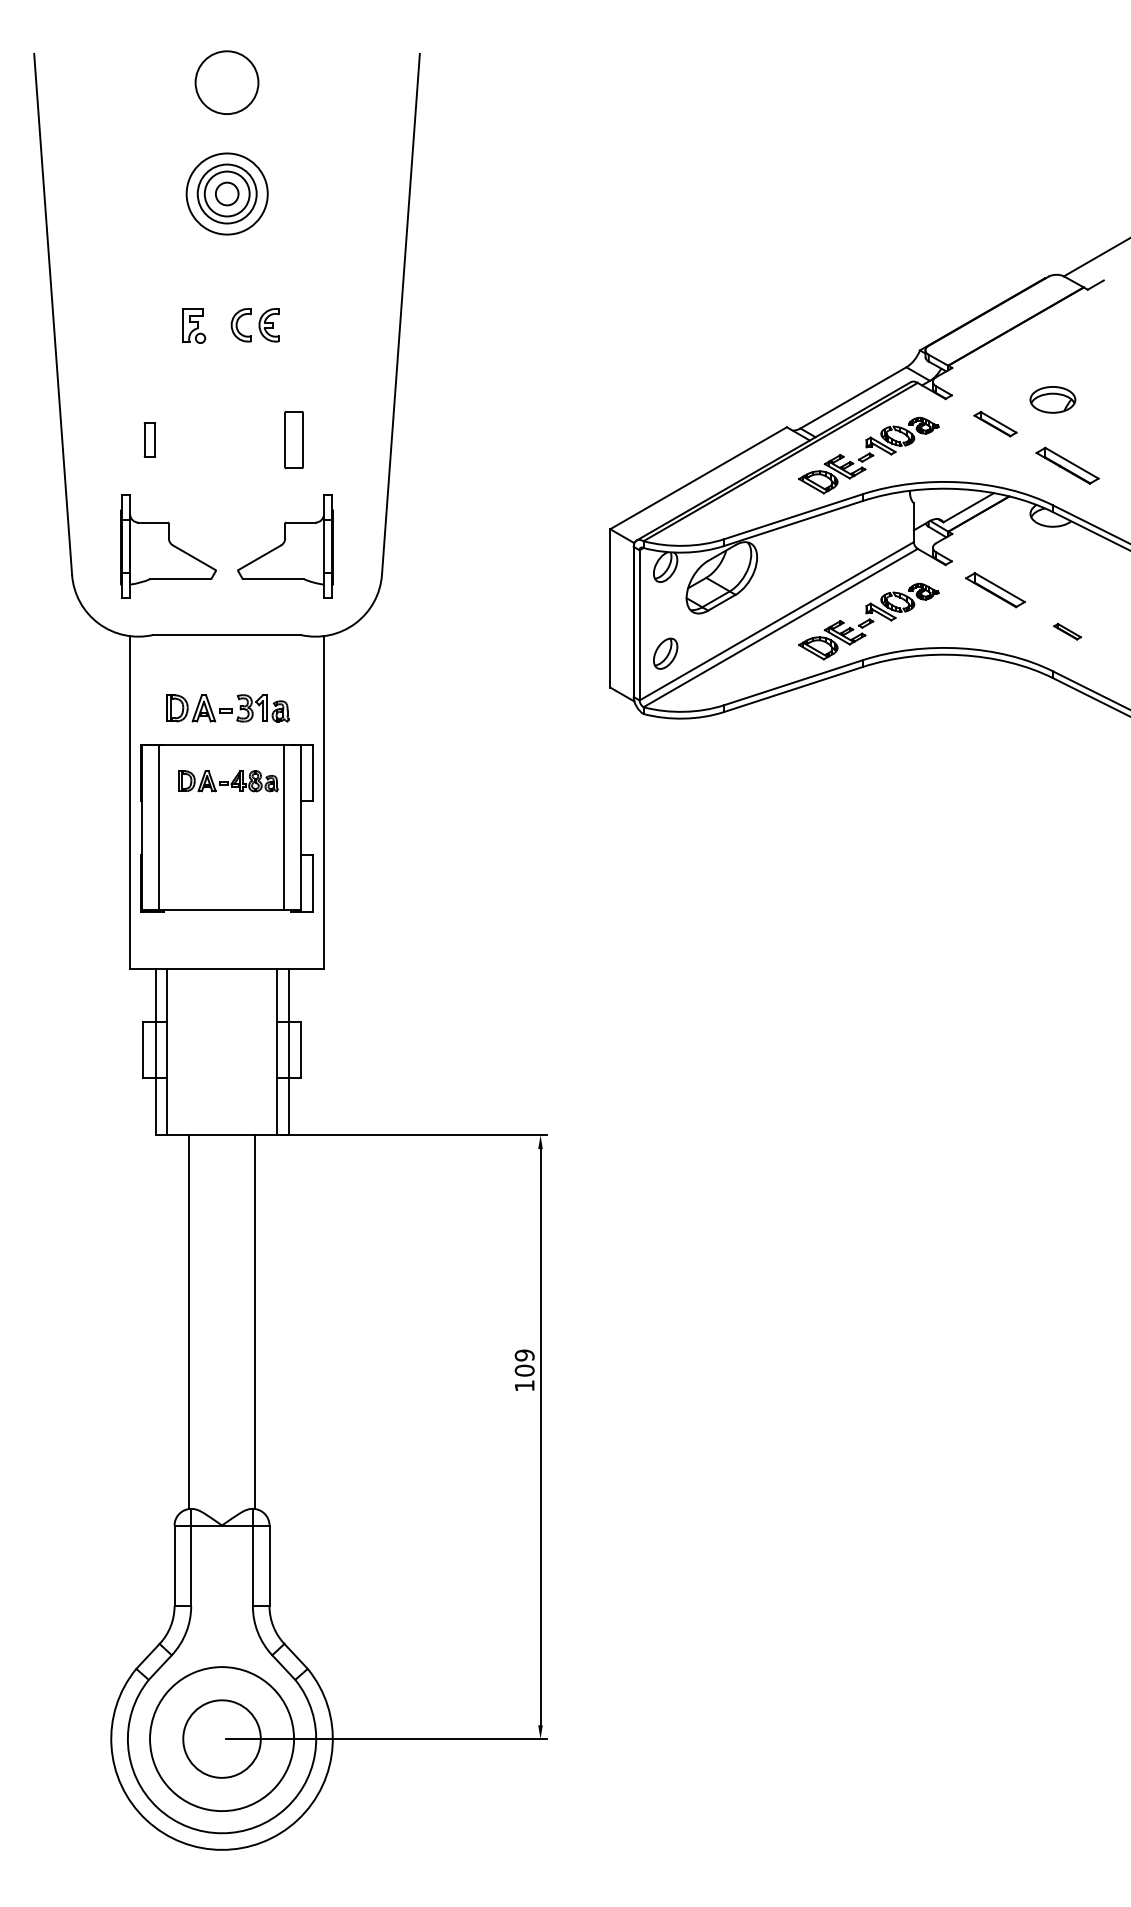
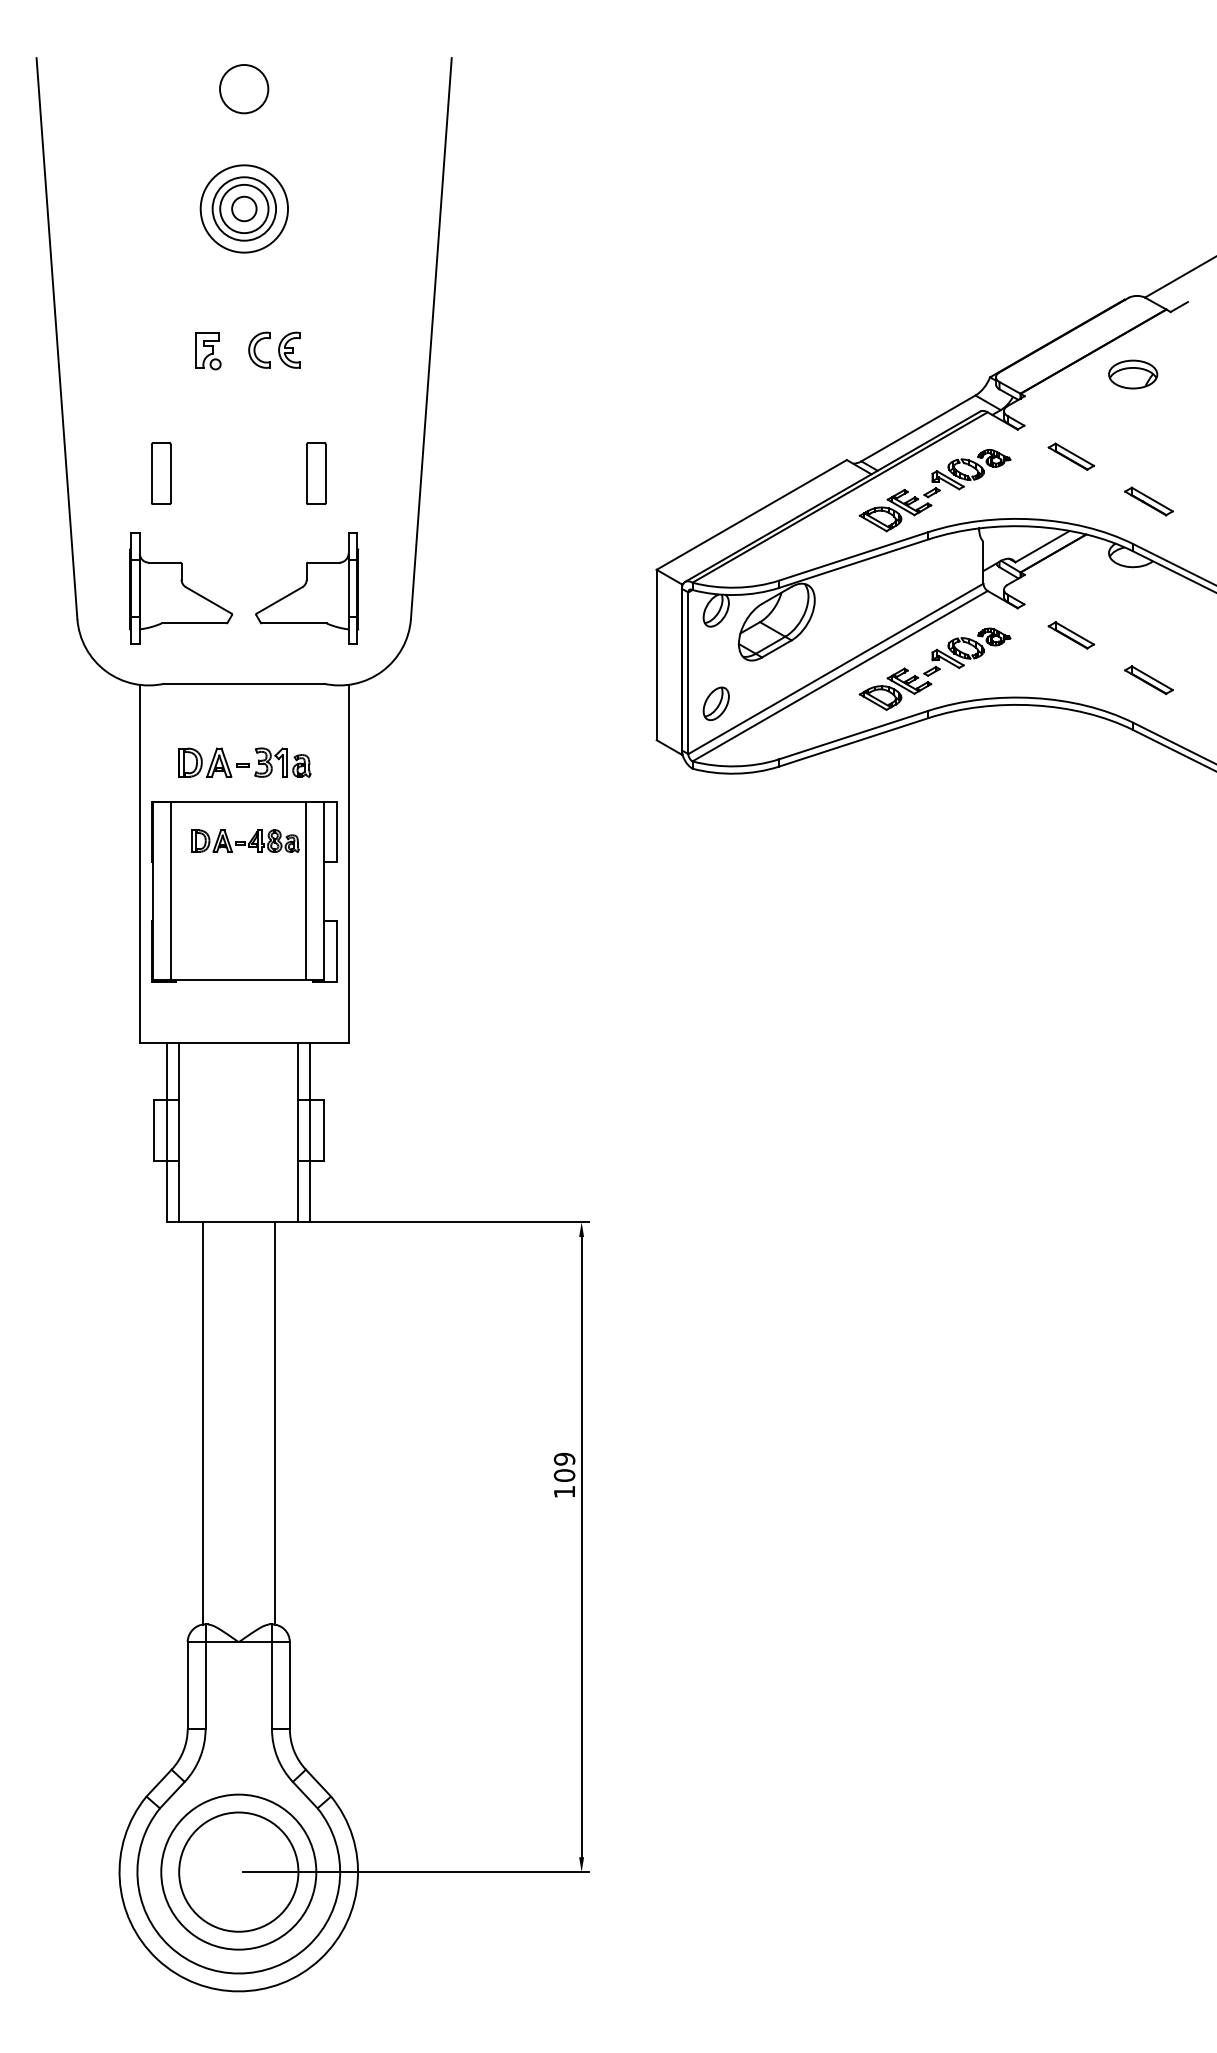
circle: (227, 83) -> (244, 89), size x0.71
part: (1053, 399) -> (1133, 374), moved
part: (149, 439) -> (160, 473), size x1.67
part: (1067, 465) -> (1148, 501), size x0.71
part: (995, 590) -> (1071, 635), size x0.71
part: (1067, 631) -> (1148, 679), size x1.67
circle: (221, 1738) -> (238, 1871), size x1.43

